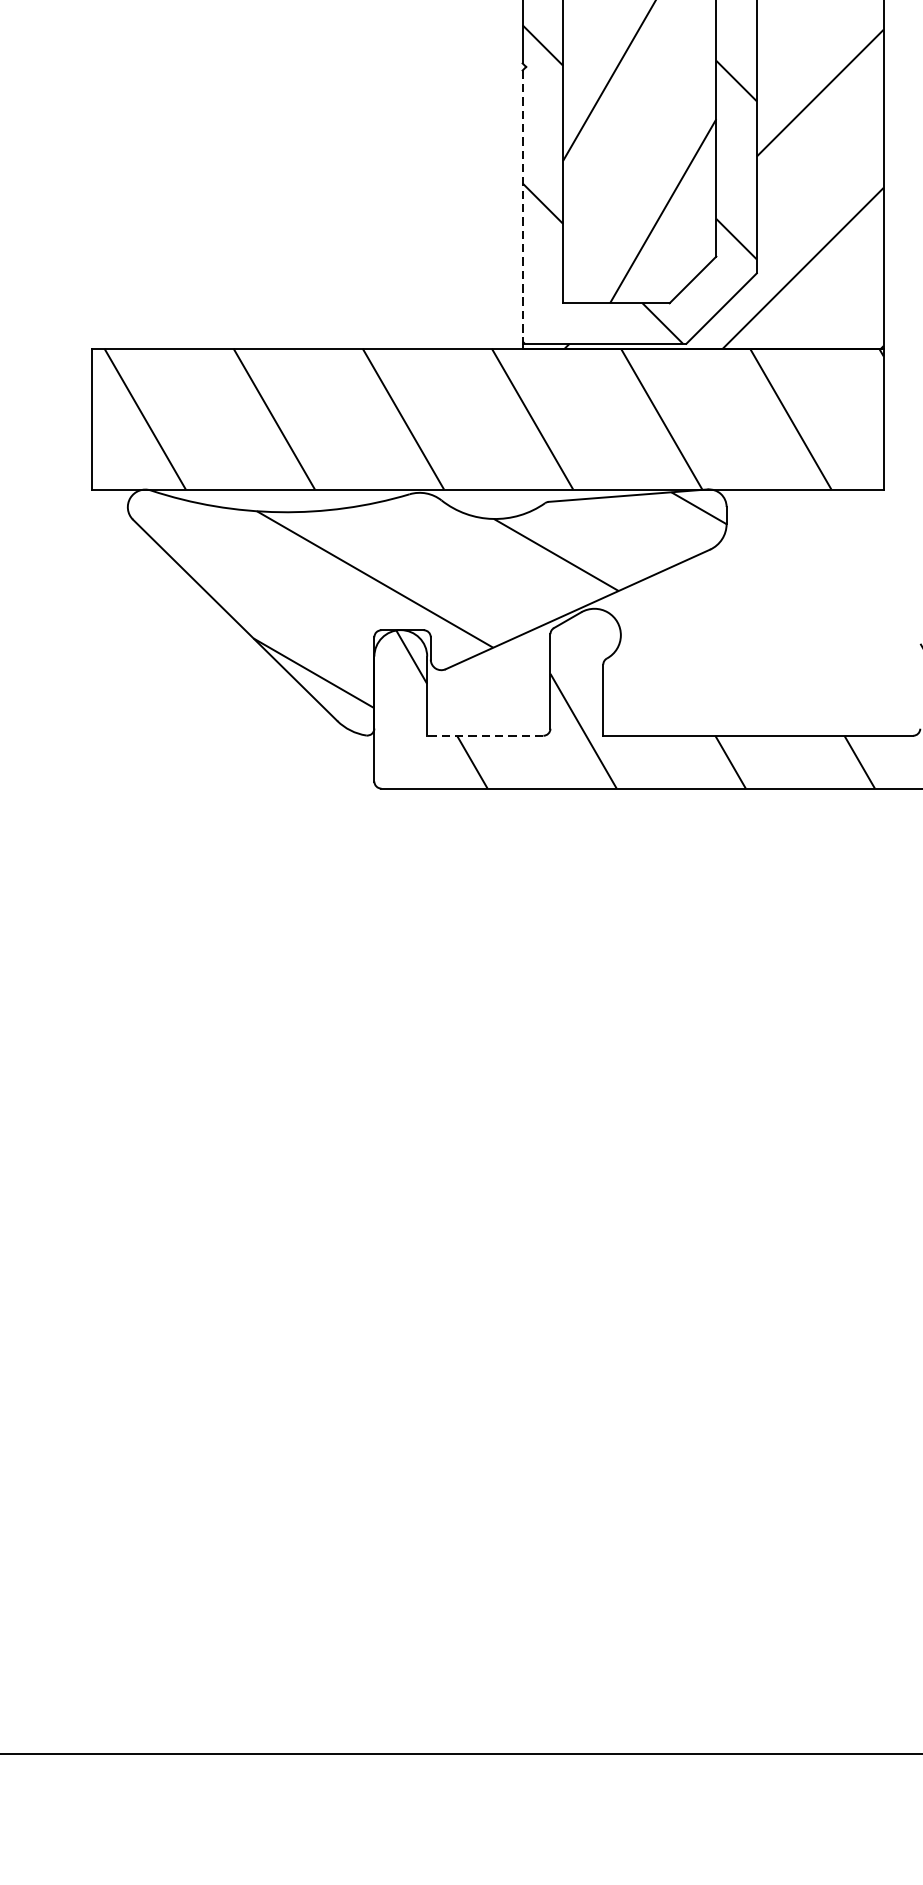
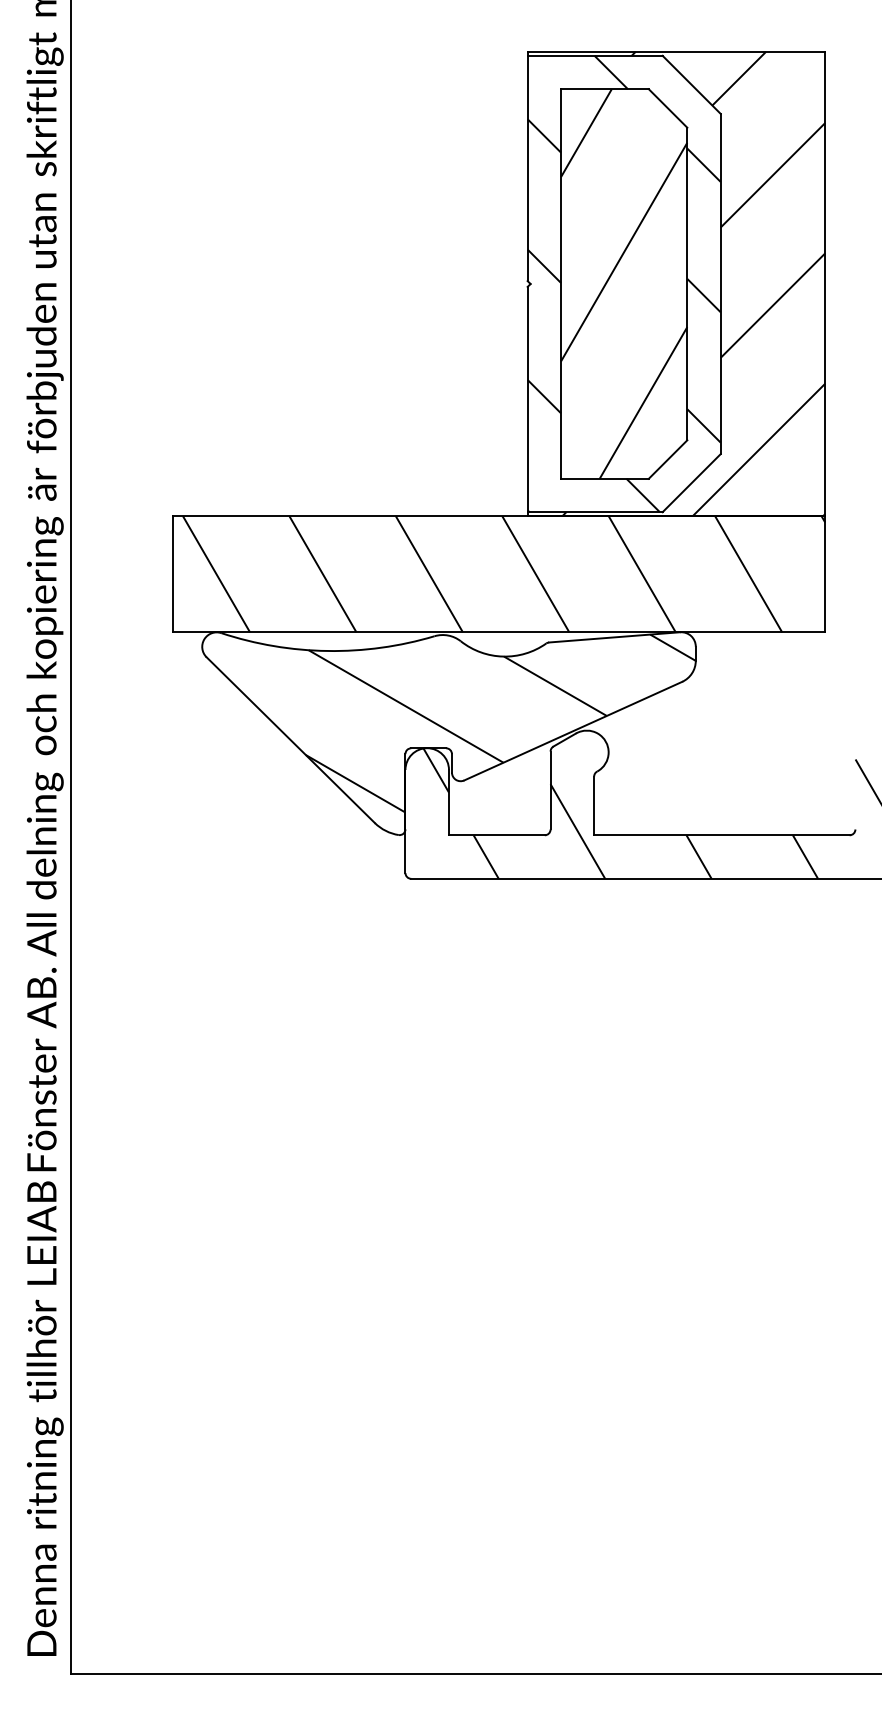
line: (522, 207) -> (527, 399), dashed -> solid
line: (484, 736) -> (496, 835), dashed -> solid

